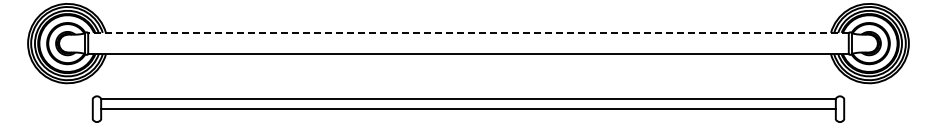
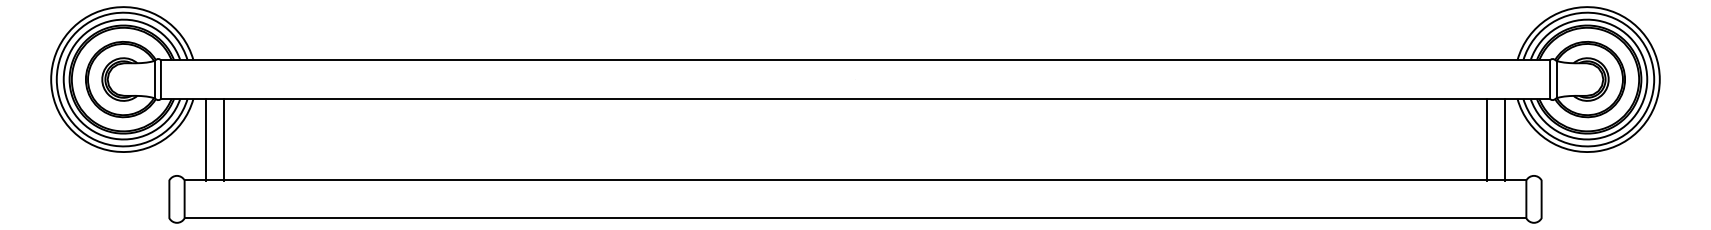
line: (467, 32) -> (853, 59), dashed -> solid
line: (112, 76) -> (205, 139), added
line: (122, 76) -> (223, 139), added
line: (814, 76) -> (1487, 139), added
line: (824, 76) -> (1505, 139), added
line: (468, 108) -> (855, 218), moved

